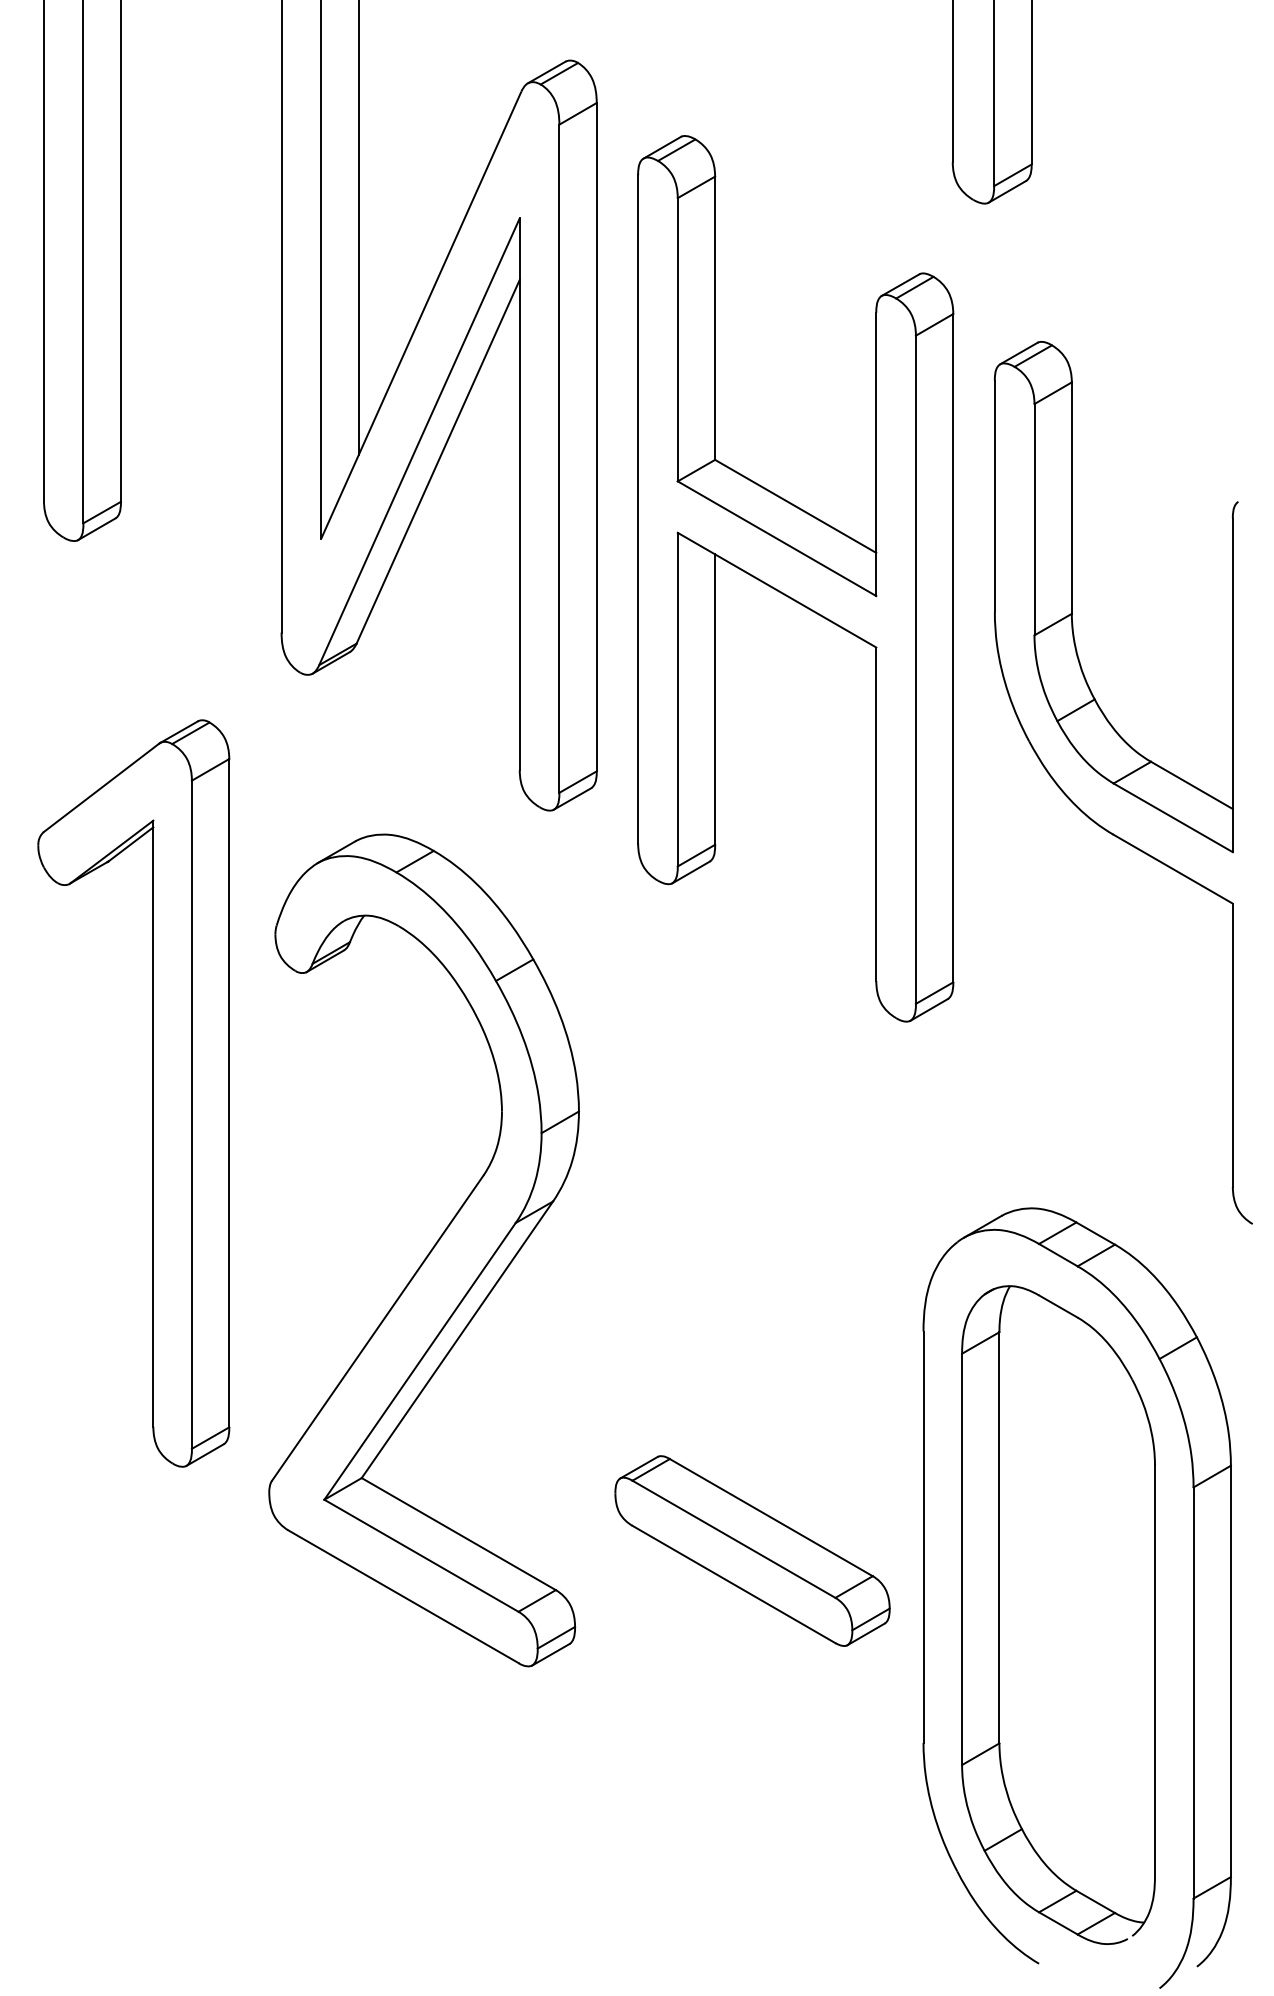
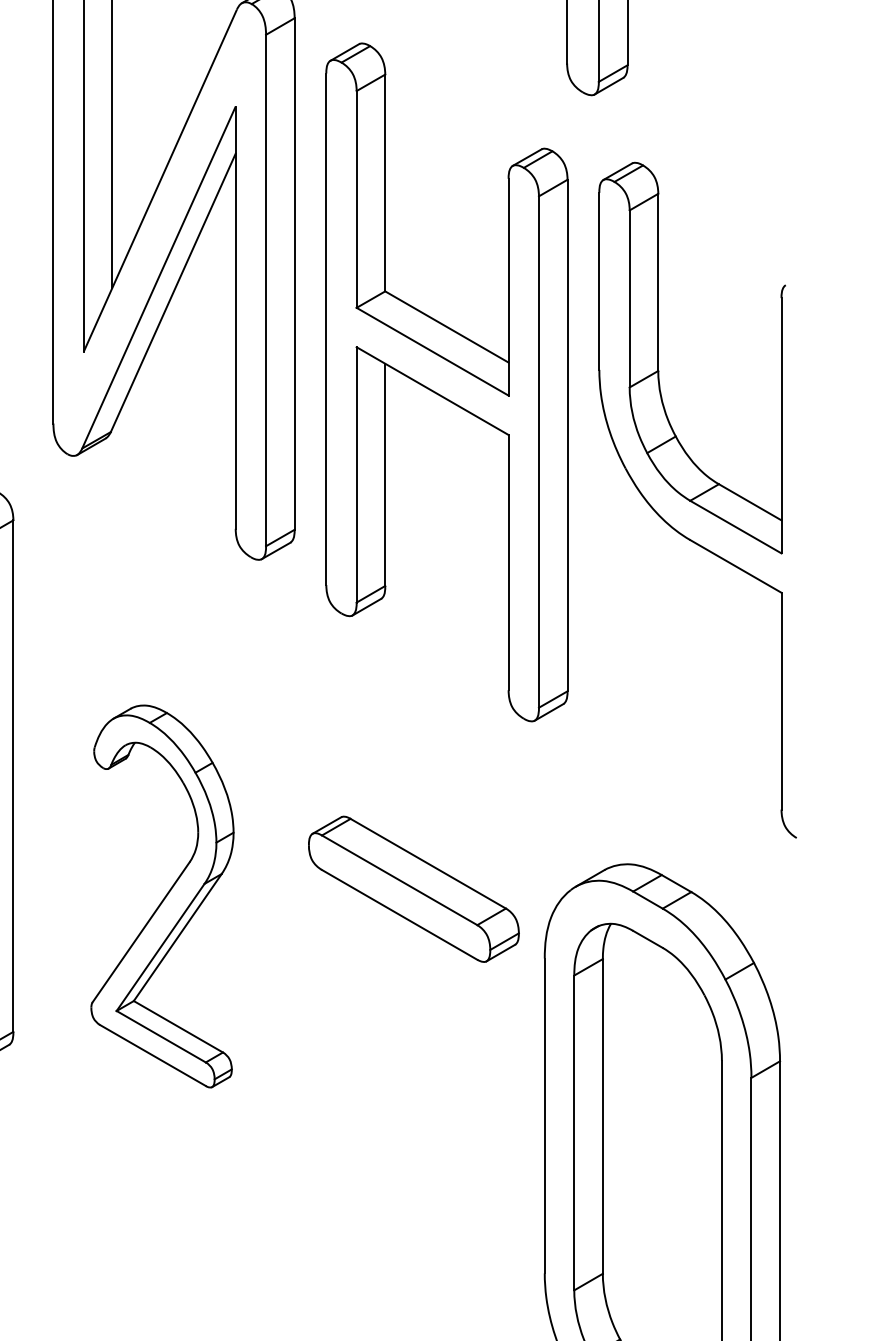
part: (1123, 782) -> (697, 500), moved
part: (423, 1250) -> (162, 896), size x0.6
part: (752, 1550) -> (413, 888), moved

